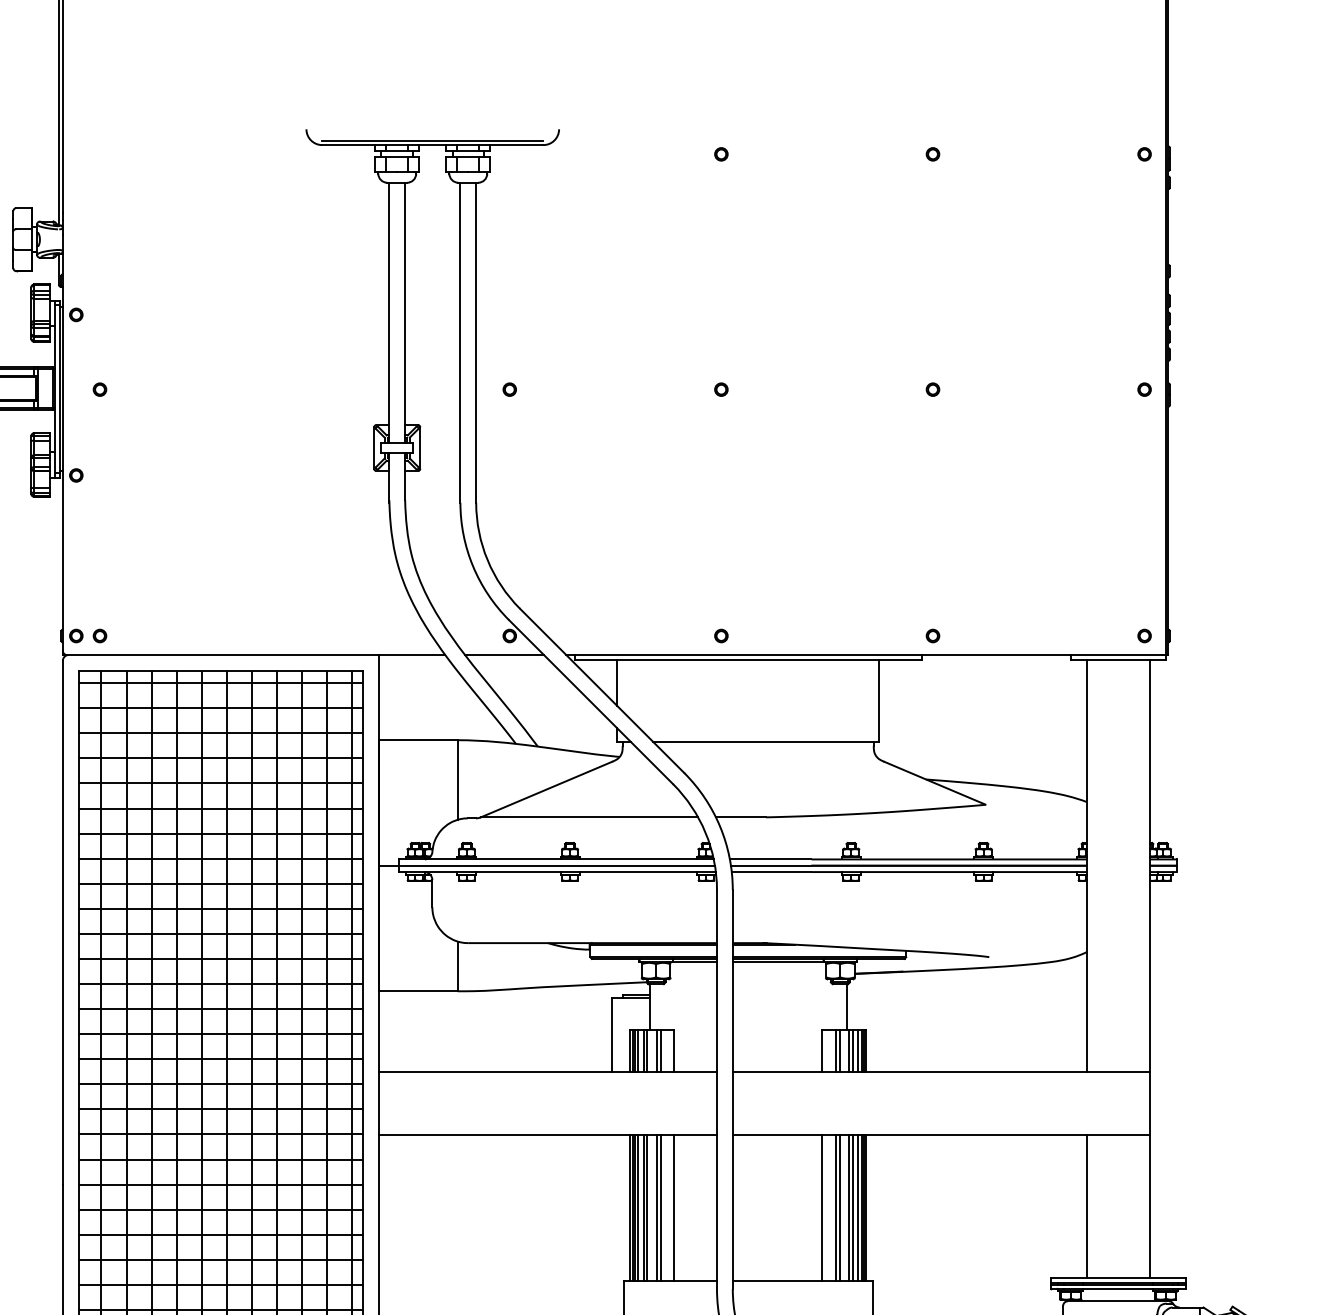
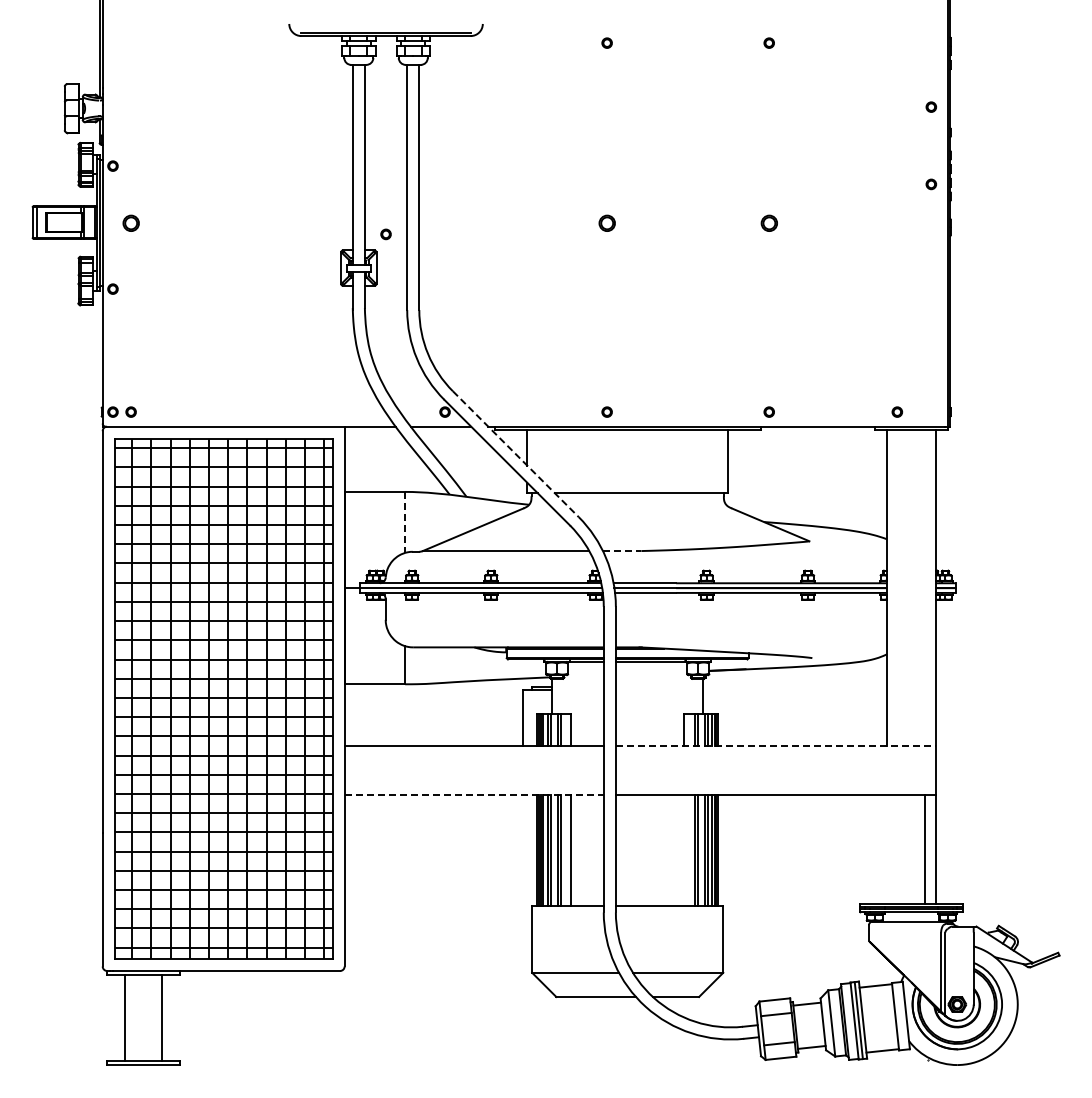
part: (1144, 153) -> (931, 106), moved
part: (99, 389) -> (130, 223), size x1.6
part: (509, 389) -> (385, 234), moved
part: (720, 389) -> (606, 223), size x1.6
part: (932, 389) -> (768, 223), size x1.6
part: (1144, 389) -> (931, 184), moved
part: (1144, 635) -> (897, 411), moved
line: (601, 691) -> (515, 454), solid -> dashed
line: (458, 780) -> (405, 522), solid -> dashed
line: (741, 817) -> (622, 551), solid -> dashed
line: (941, 1072) -> (775, 746), solid -> dashed
line: (548, 1135) -> (474, 794), solid -> dashed
line: (1087, 1205) -> (925, 848), moved
line: (822, 1208) -> (684, 850), removed

